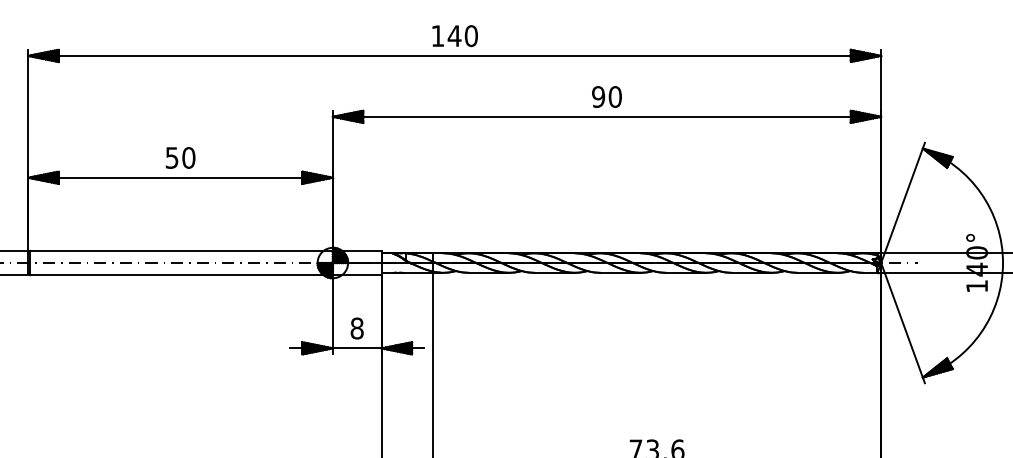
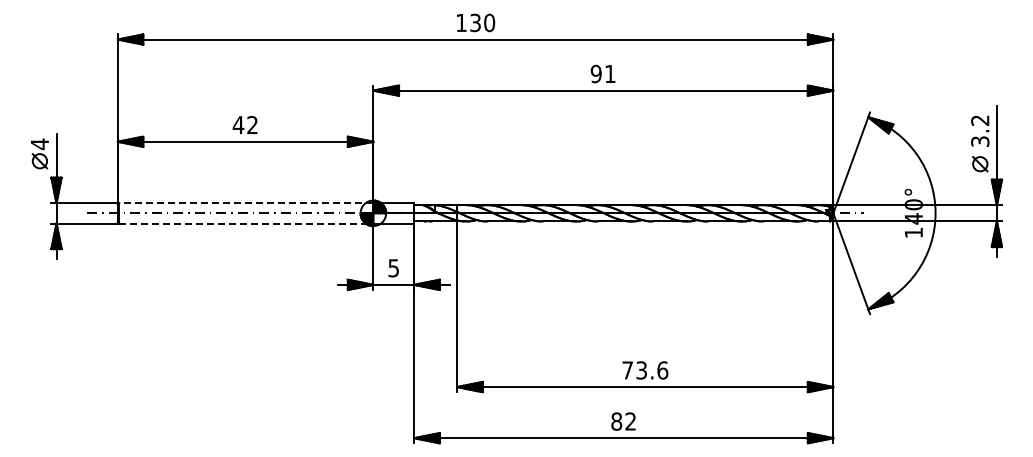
text: (454, 35) -> (475, 22), 140 -> 130
text: (614, 96) -> (609, 73), 90 -> 91
text: (180, 158) -> (245, 125), 50 -> 42
line: (181, 251) -> (246, 203), solid -> dashed
line: (181, 275) -> (246, 223), solid -> dashed
text: (356, 328) -> (393, 268), 8 -> 5

